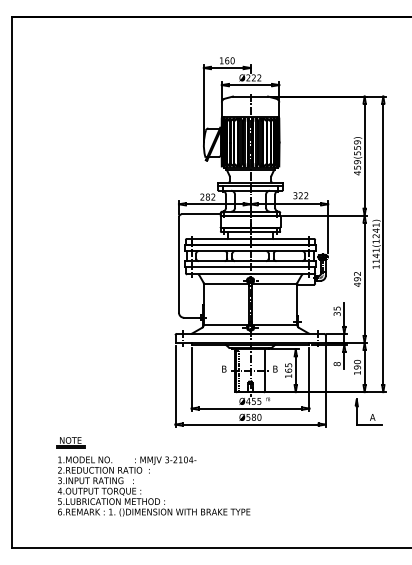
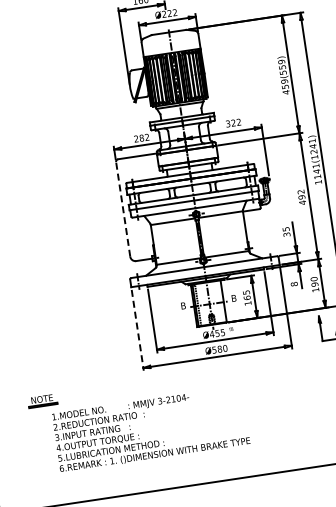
line: (178, 264) -> (122, 209), solid -> dashed
line: (175, 386) -> (137, 330), solid -> dashed
text: (153, 486) -> (150, 429), moved

